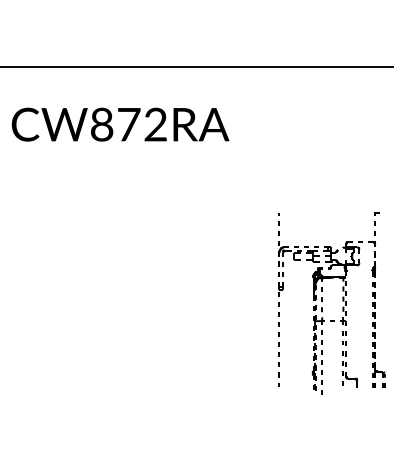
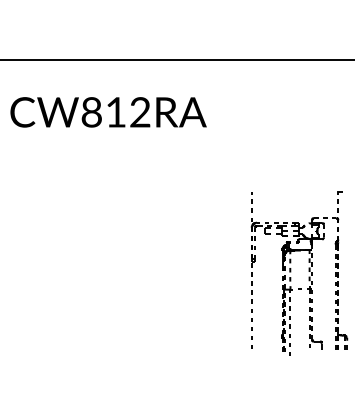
text: (129, 124) -> (116, 112), CW872RA -> CW812RA

